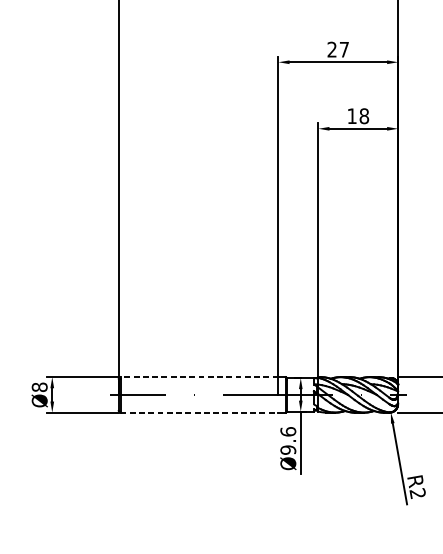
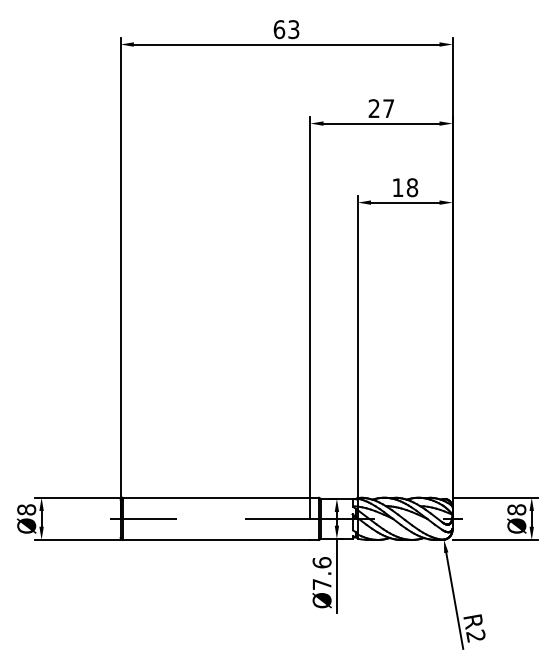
line: (199, 376) -> (216, 497), dashed -> solid
line: (199, 412) -> (216, 539), dashed -> solid
text: (287, 450) -> (321, 584), Ø9.6 -> Ø7.6

